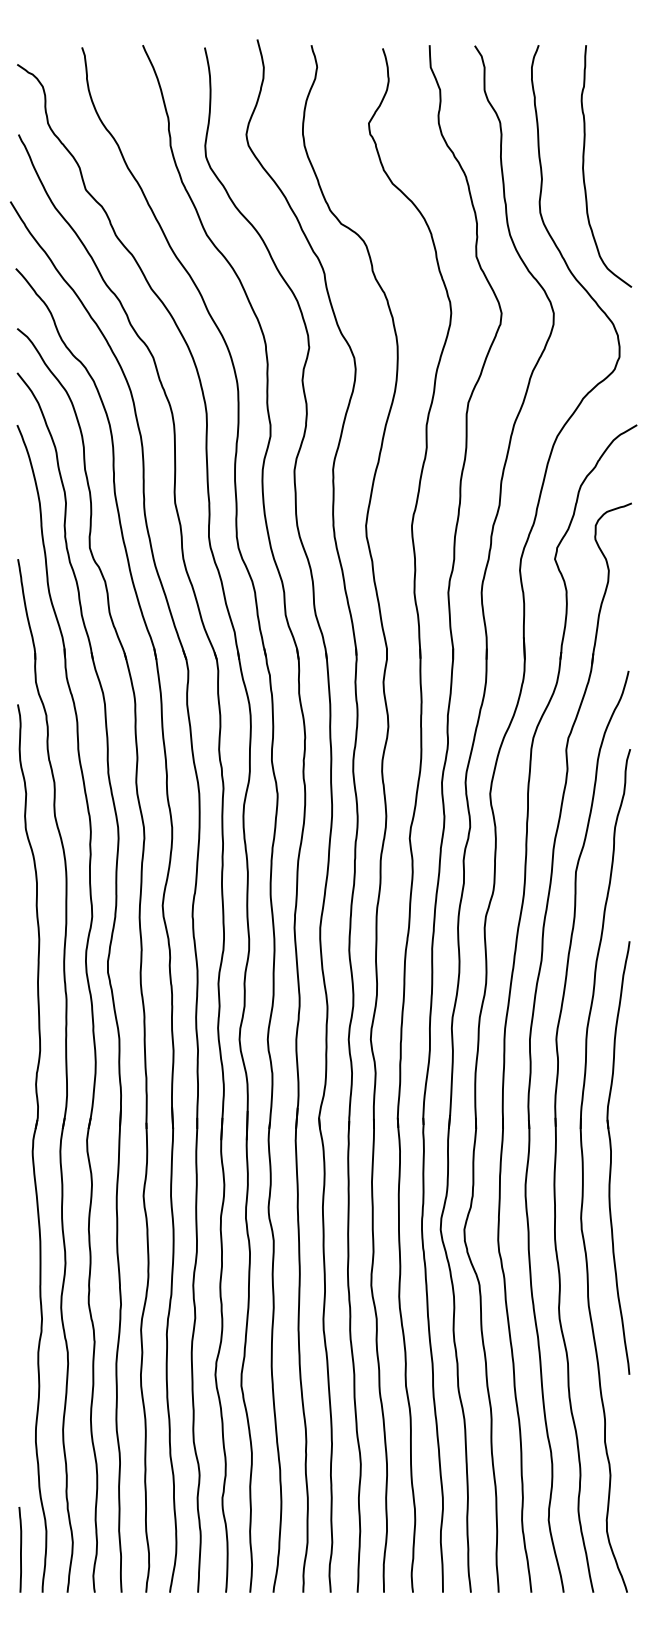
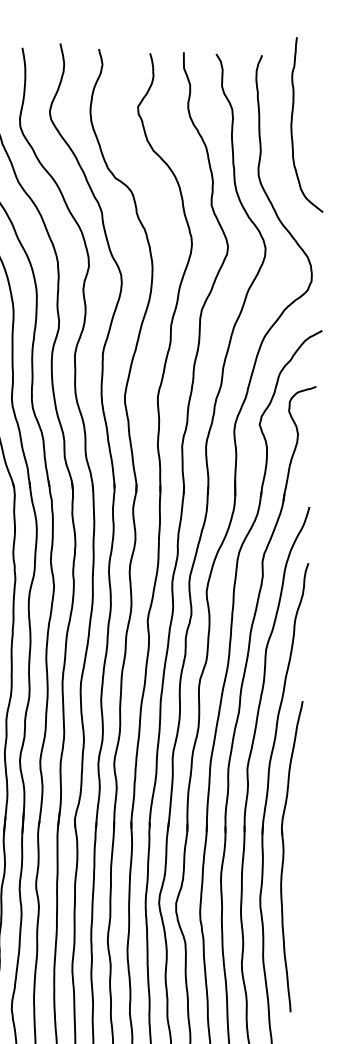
curve: (584, 164) -> (292, 122), moved

